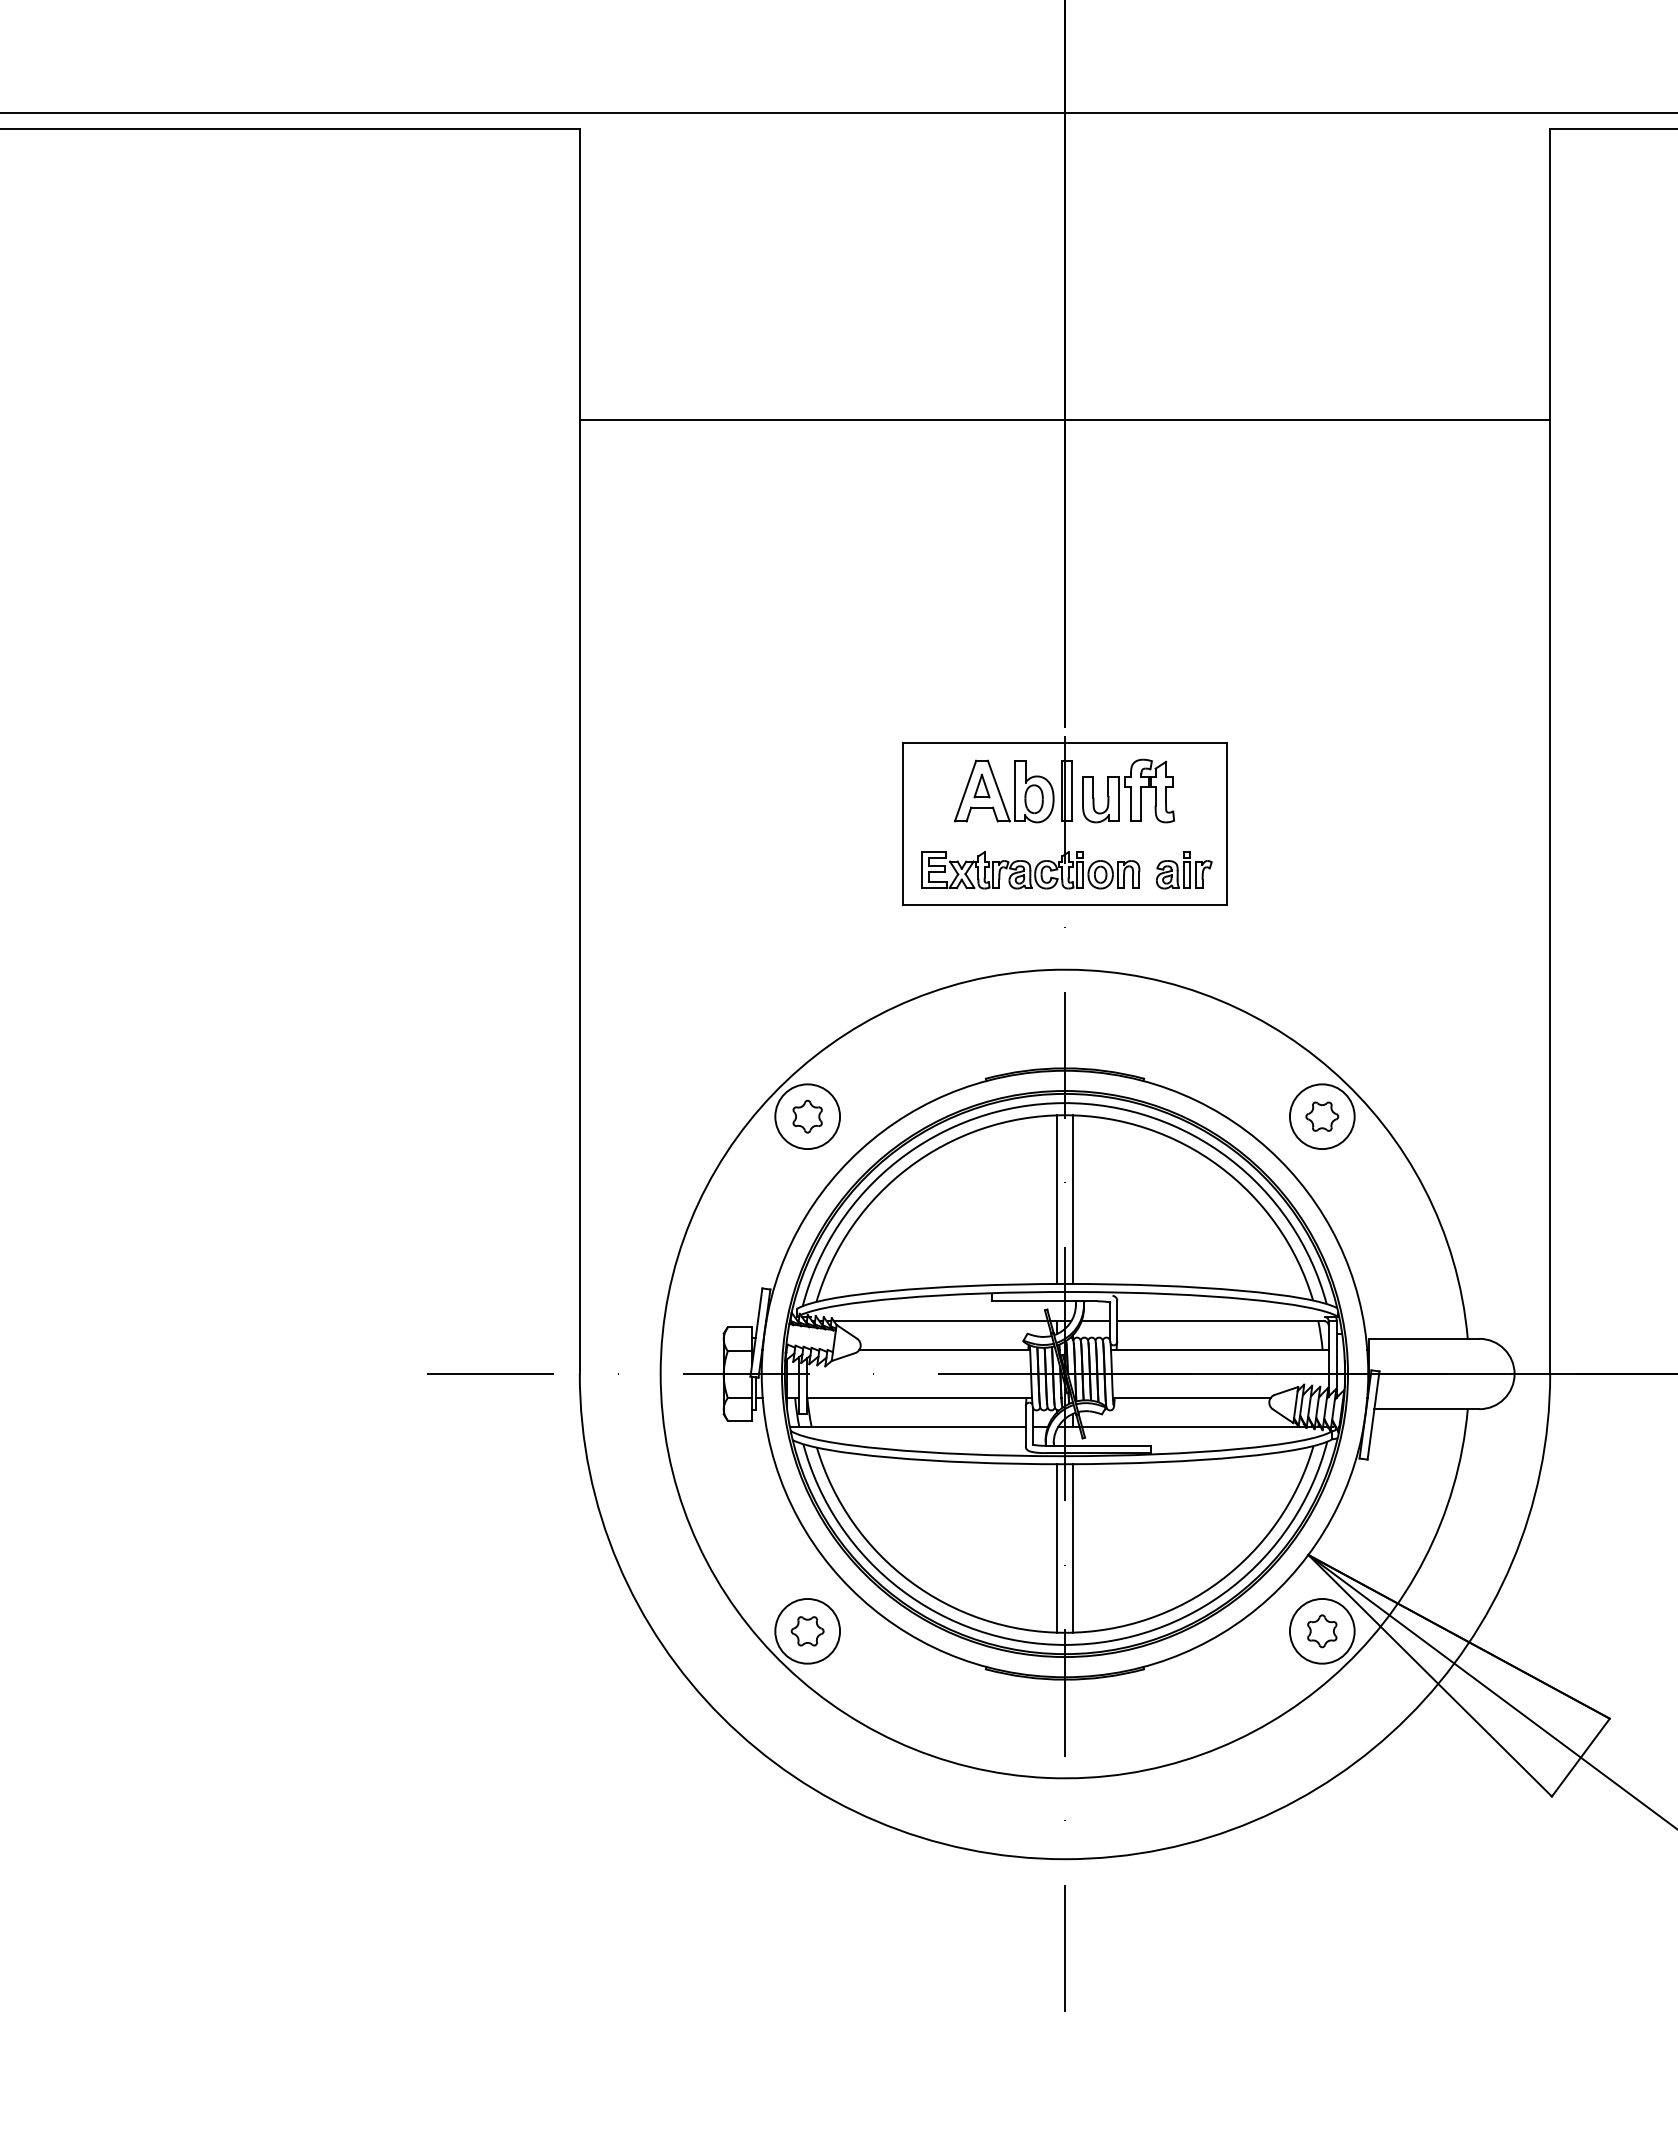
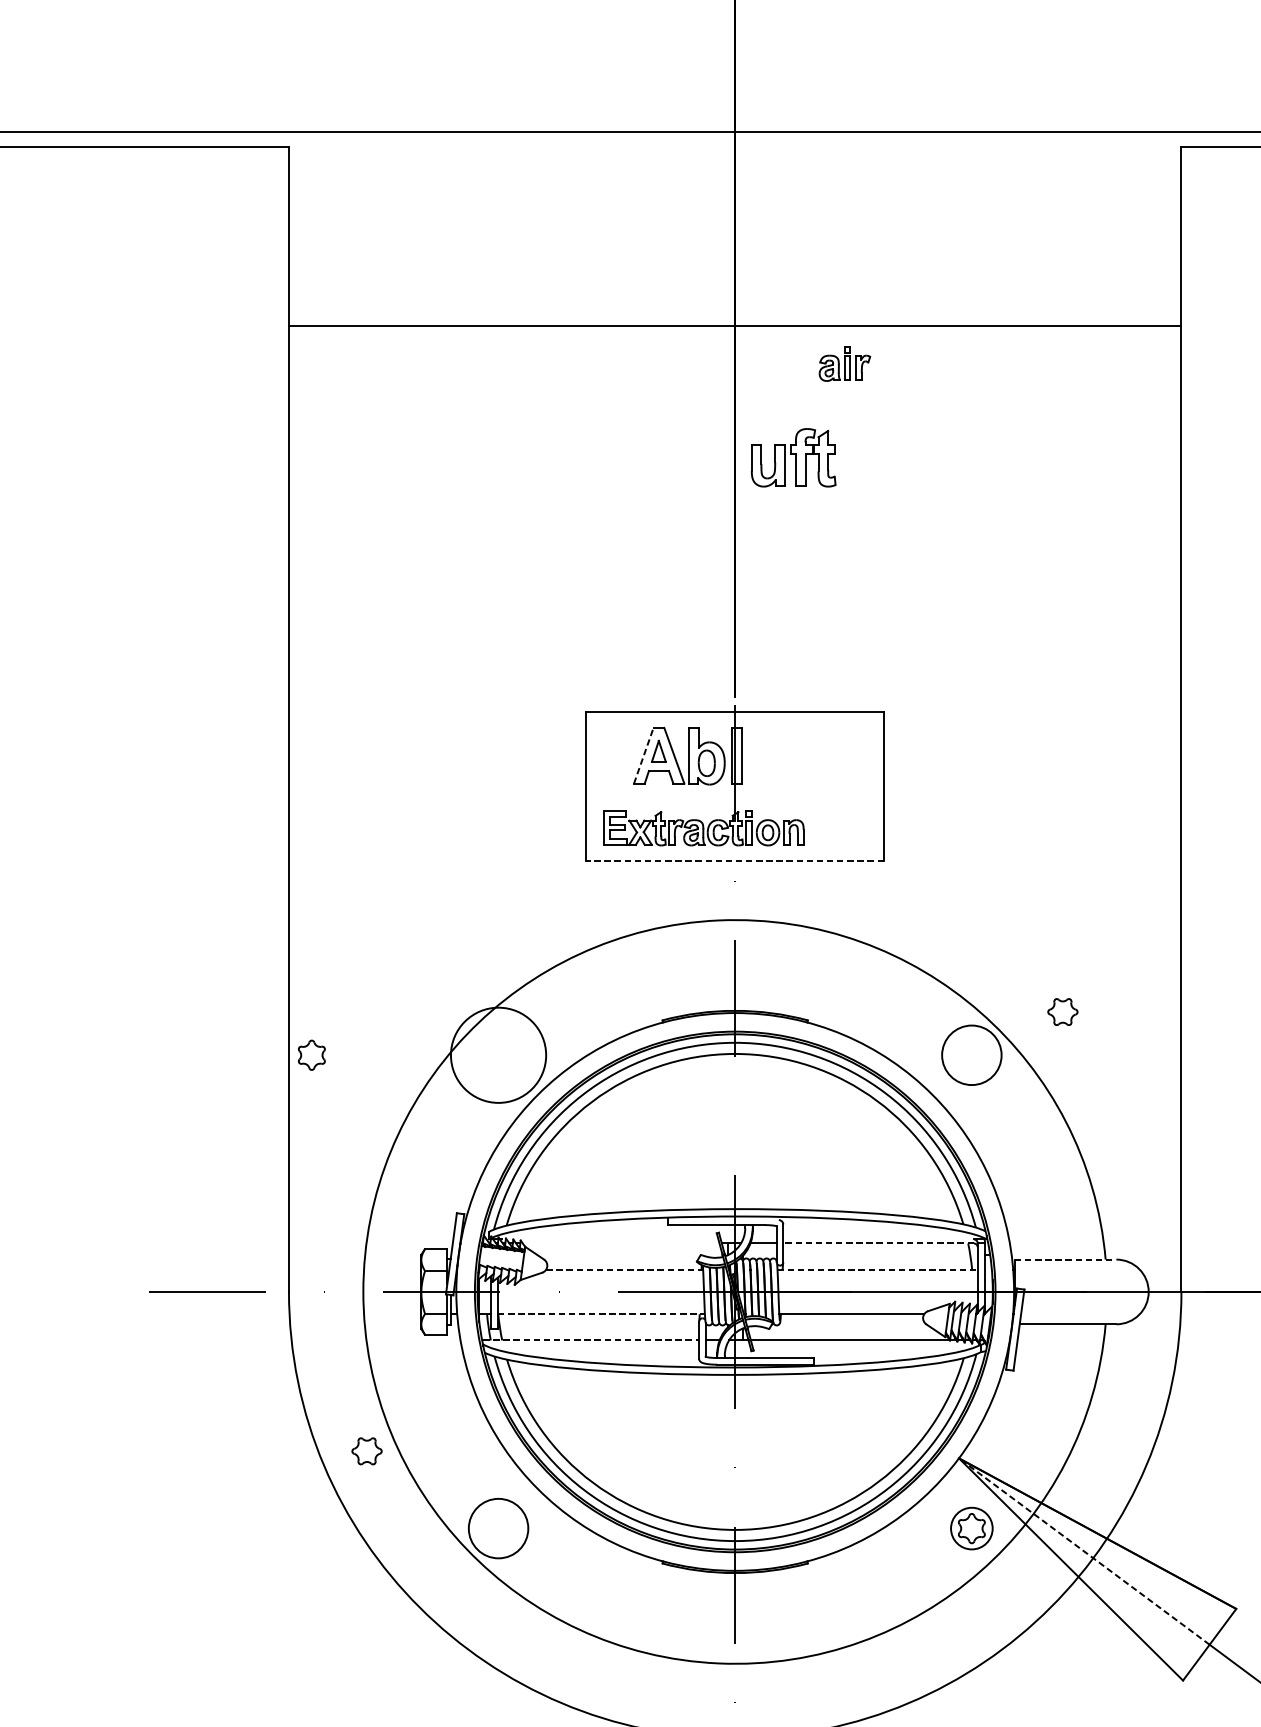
line: (1064, 419) -> (734, 325), moved
line: (965, 790) -> (643, 755), solid -> dashed
part: (1128, 790) -> (793, 457), moved
part: (1184, 870) -> (845, 364), moved
line: (1065, 905) -> (735, 861), solid -> dashed
circle: (807, 1116) -> (498, 1055), size x1.6
part: (807, 1116) -> (311, 1055), moved
part: (1322, 1116) -> (1063, 1011), moved
line: (1056, 1199) -> (727, 1131), removed
line: (1073, 1199) -> (743, 1131), removed
line: (940, 1321) -> (620, 1243), removed
line: (1220, 1321) -> (878, 1243), solid -> dashed
line: (1424, 1338) -> (1065, 1259), solid -> dashed
line: (945, 1349) -> (625, 1269), solid -> dashed
line: (1219, 1349) -> (877, 1269), solid -> dashed
line: (919, 1398) -> (601, 1314), solid -> dashed
line: (908, 1426) -> (591, 1340), solid -> dashed
line: (1056, 1548) -> (727, 1452), removed
line: (1073, 1548) -> (743, 1452), removed
circle: (1321, 1630) -> (971, 1527), size x0.7
part: (807, 1631) -> (366, 1451), moved
line: (1444, 1656) -> (1084, 1551), solid -> dashed

